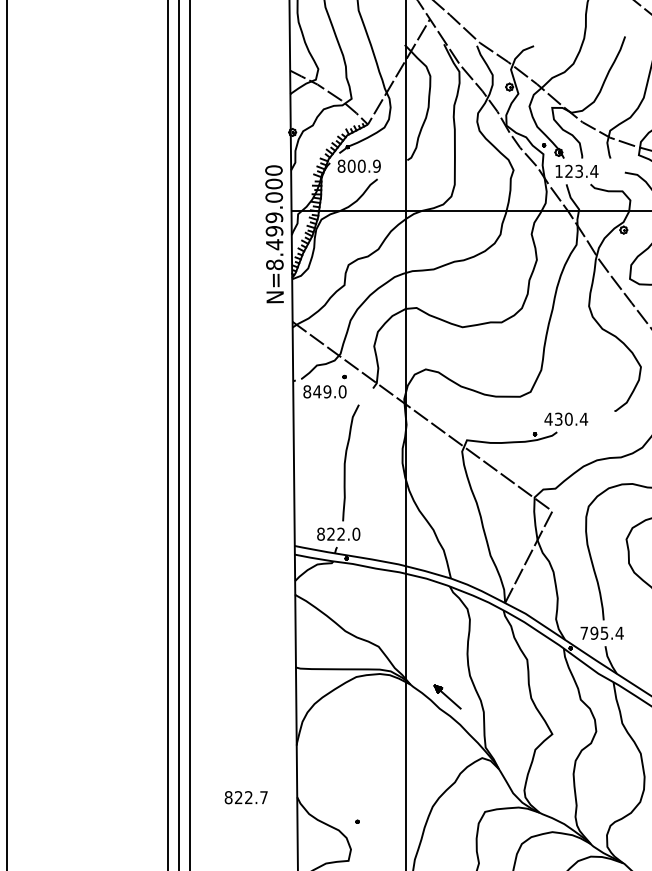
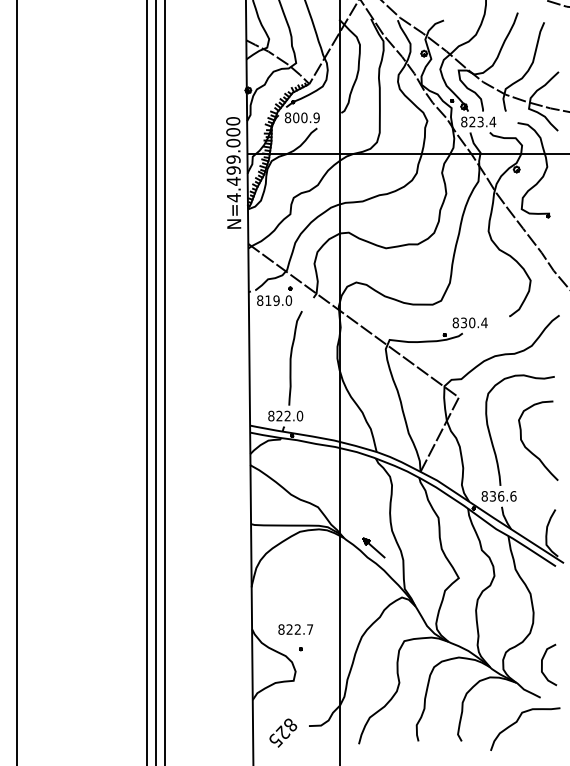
text: (559, 170) -> (464, 121), 123.4 -> 823.4
text: (274, 264) -> (233, 197), N=8.499.000 -> N=4.499.000
text: (317, 391) -> (268, 300), 849.0 -> 819.0
text: (548, 418) -> (455, 322), 430.4 -> 830.4
text: (601, 633) -> (498, 496), 795.4 -> 836.6
text: (245, 797) -> (295, 629), moved

